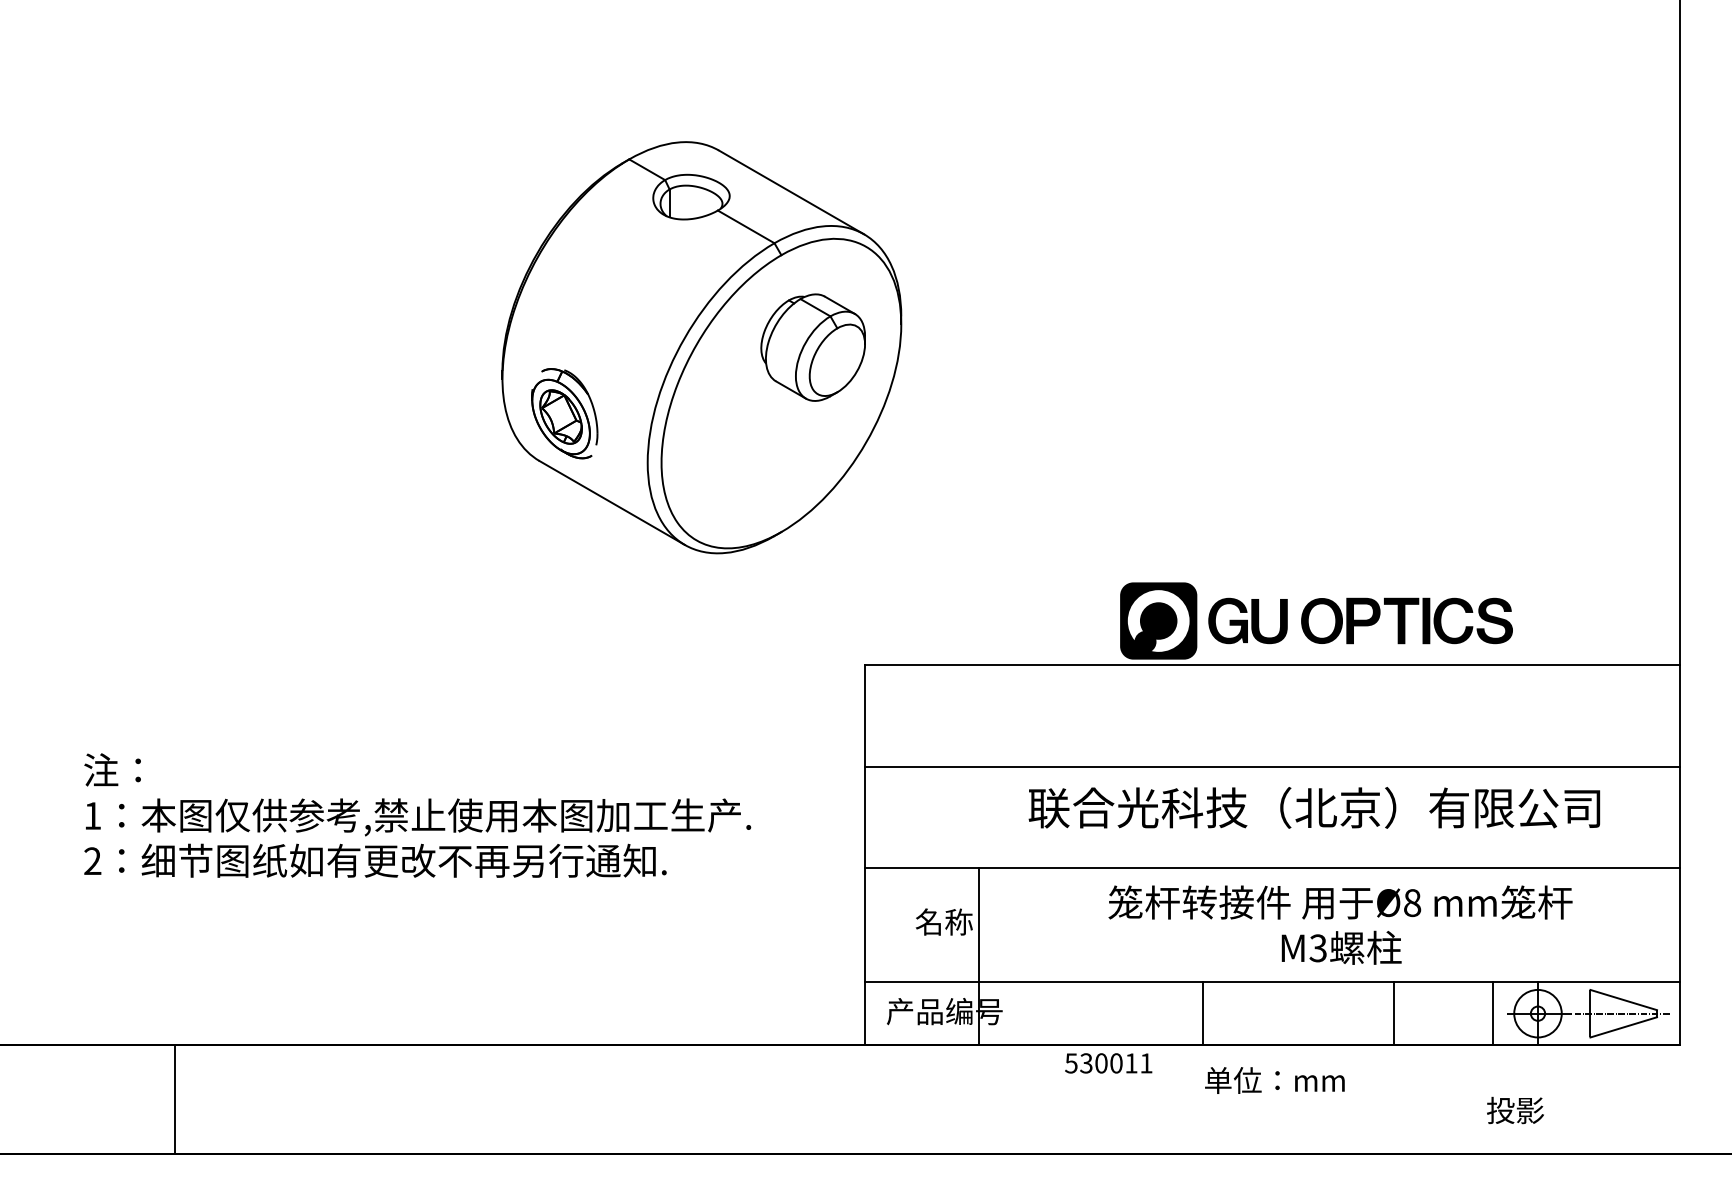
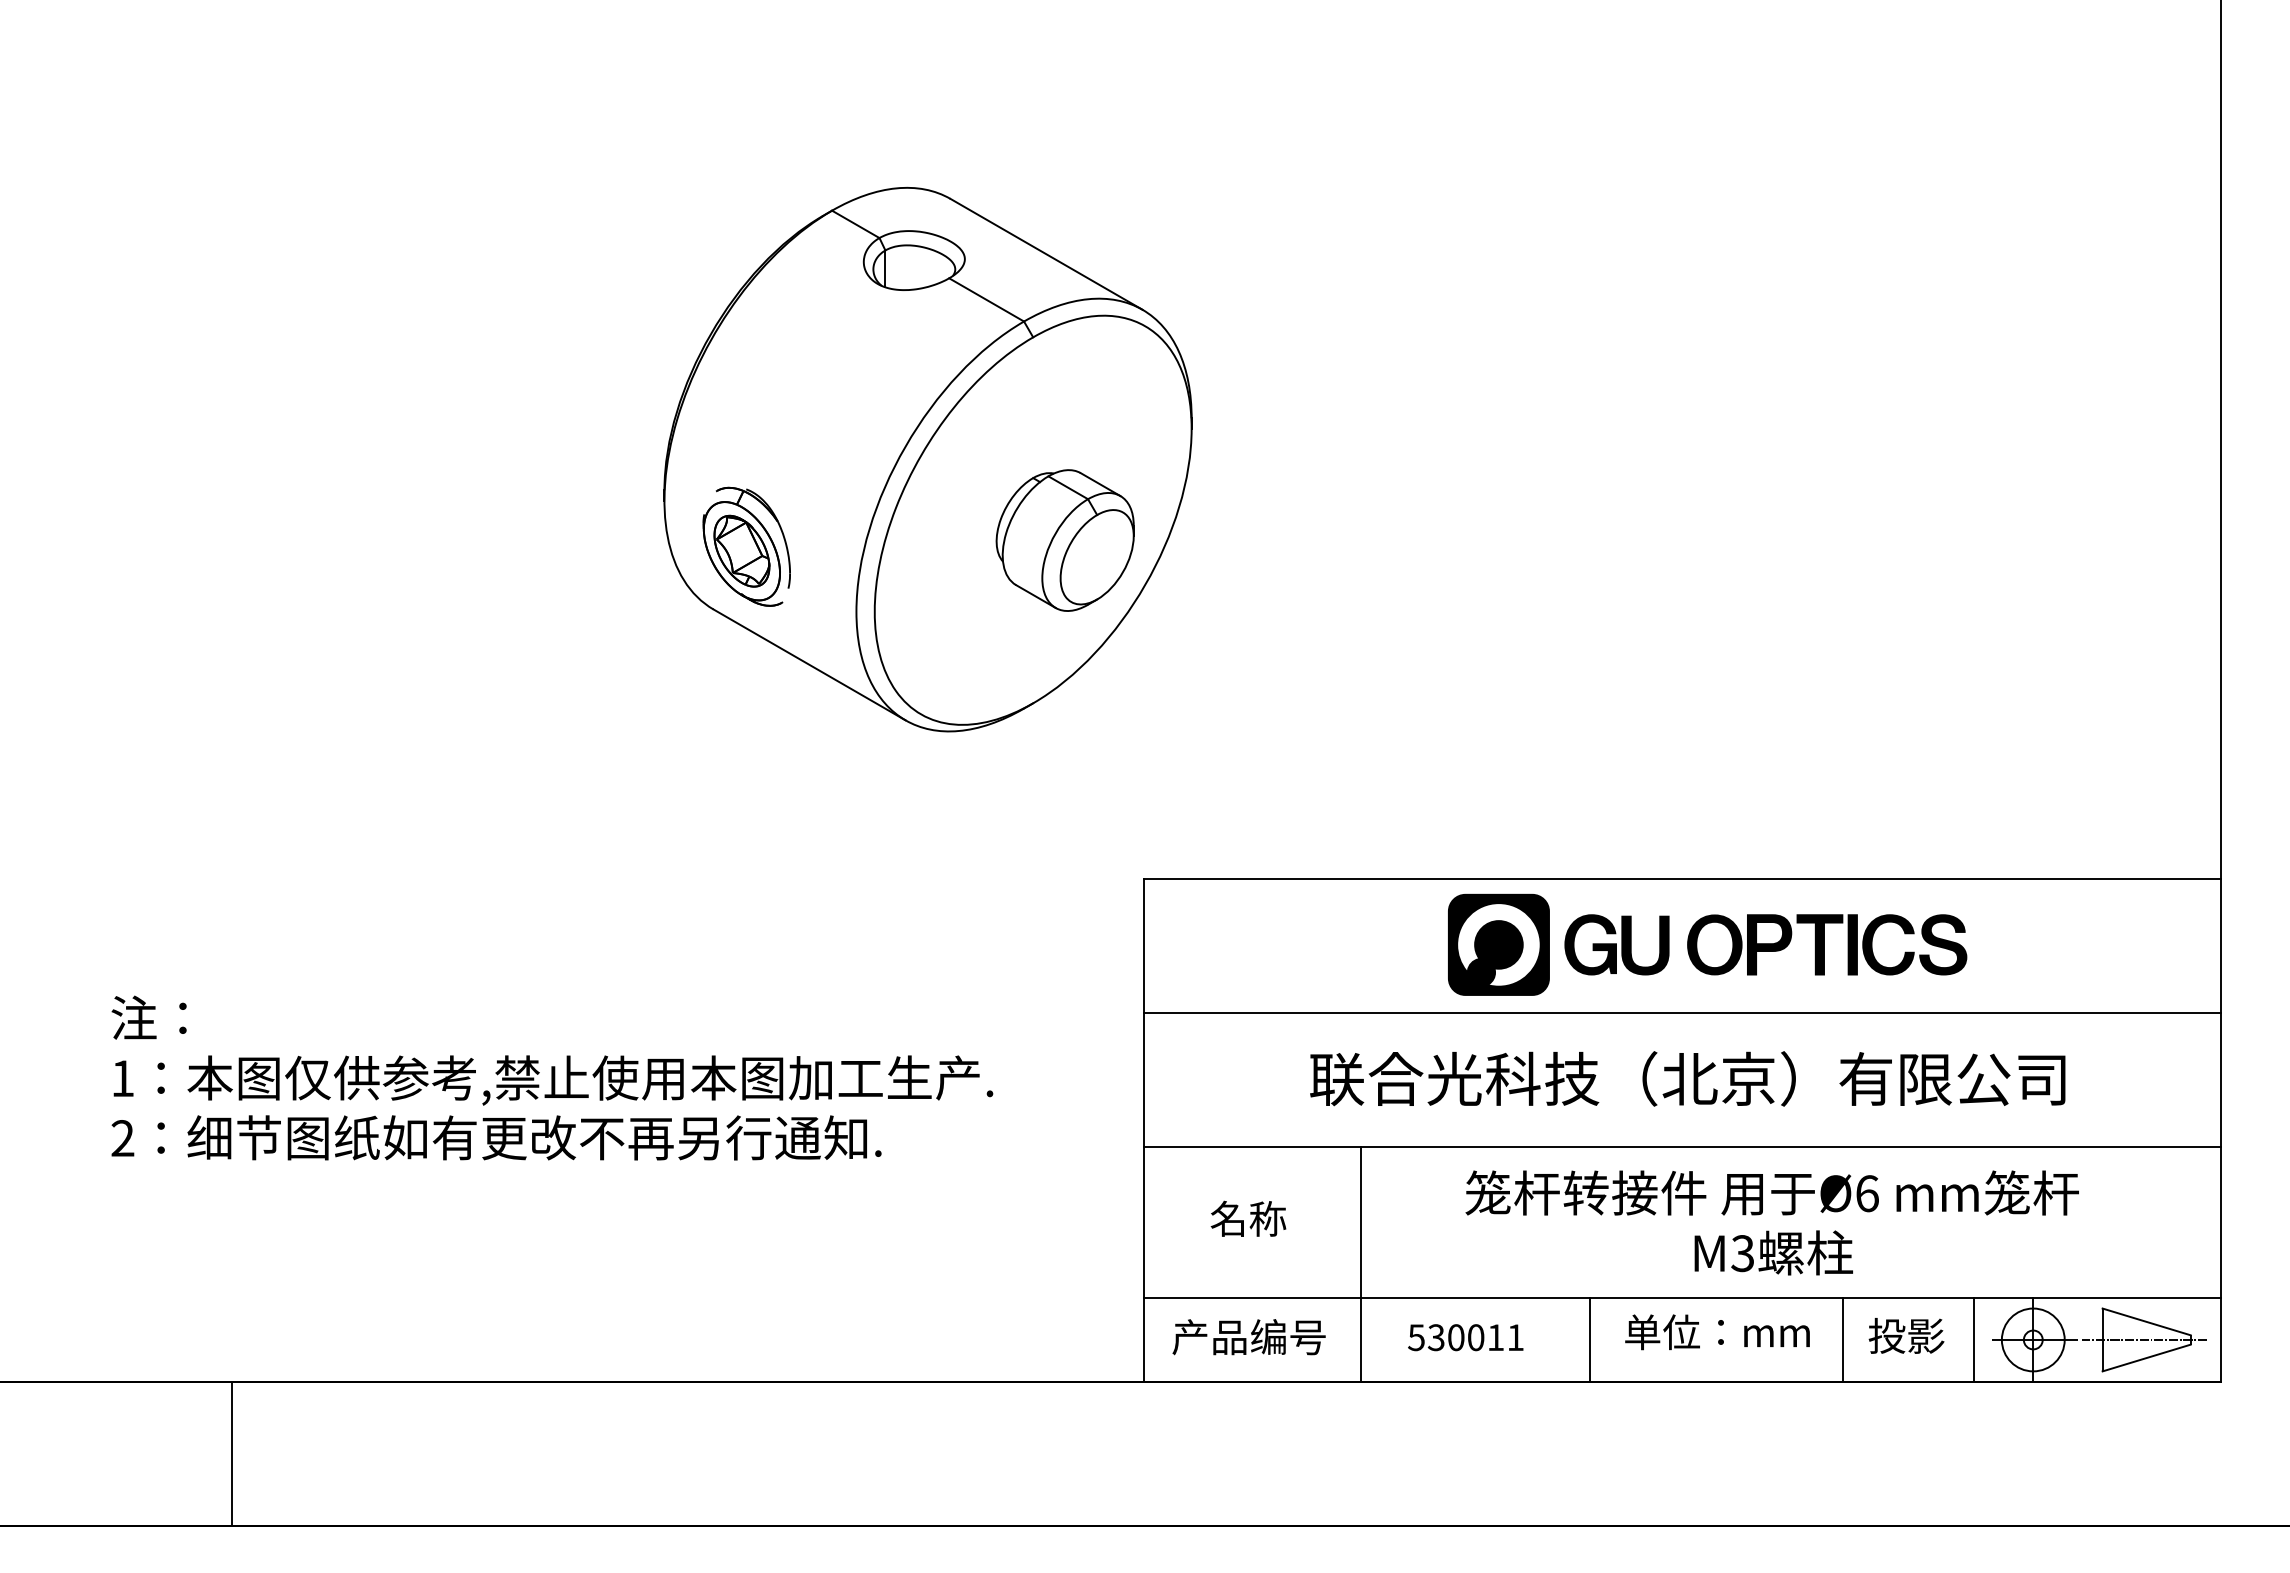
part: (812, 347) -> (1064, 540), moved
part: (1316, 620) -> (1707, 944), moved
text: (1314, 807) -> (1687, 1078), moved
text: (1412, 902) -> (1867, 1193), Ø8 -> Ø6
line: (978, 956) -> (1360, 1264), moved
text: (1108, 1063) -> (1465, 1337), moved
text: (1274, 1080) -> (1717, 1332), moved
text: (1515, 1110) -> (1906, 1335), moved

